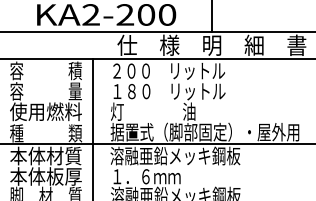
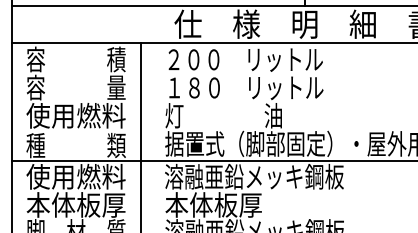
text: (45, 155) -> (75, 176), 本体材質 -> 使用燃料
text: (145, 176) -> (213, 204), １．６ｍｍ -> 本体板厚

